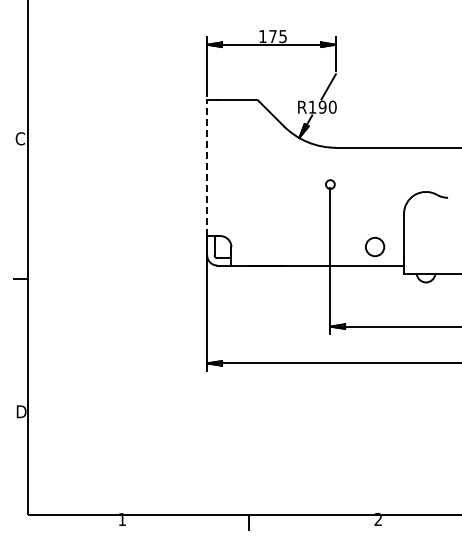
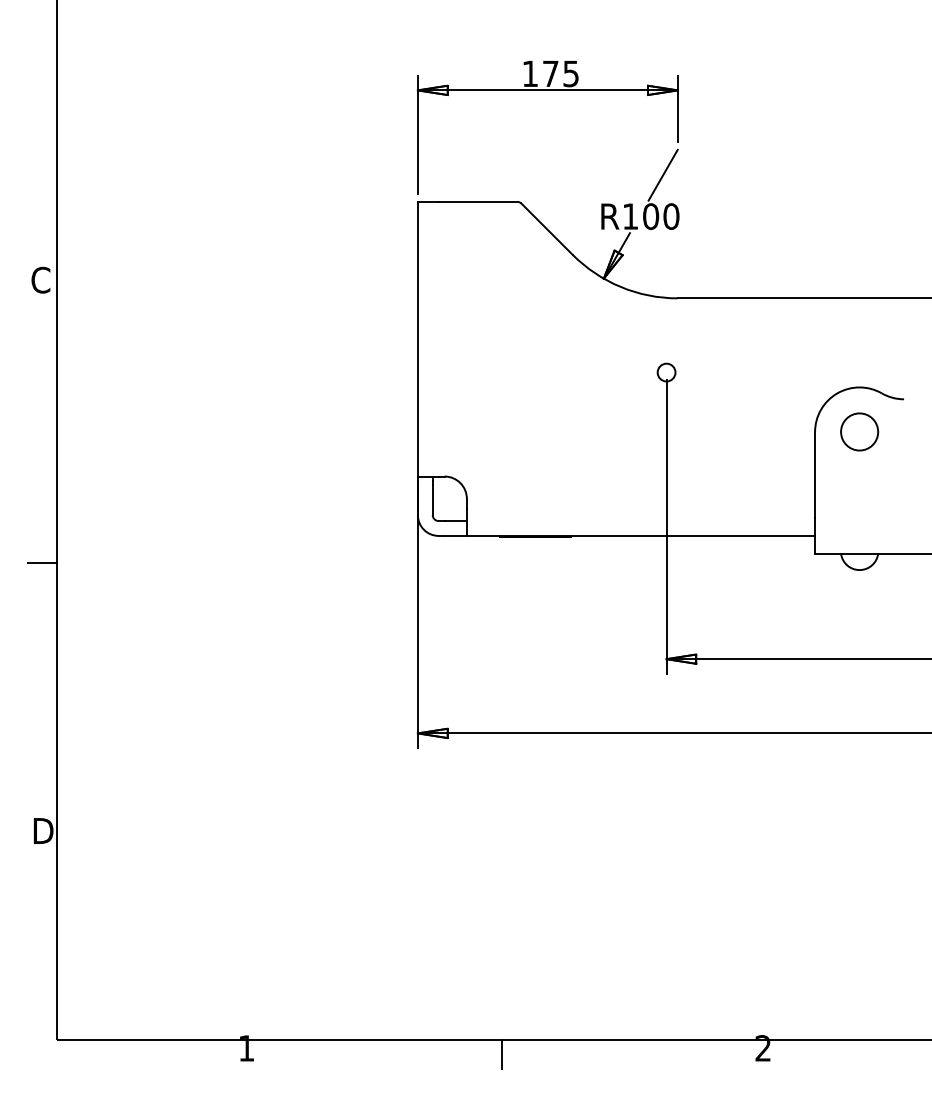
text: (322, 107) -> (650, 217), R190 -> R100
line: (207, 167) -> (418, 338), dashed -> solid
circle: (375, 247) -> (860, 432), moved

